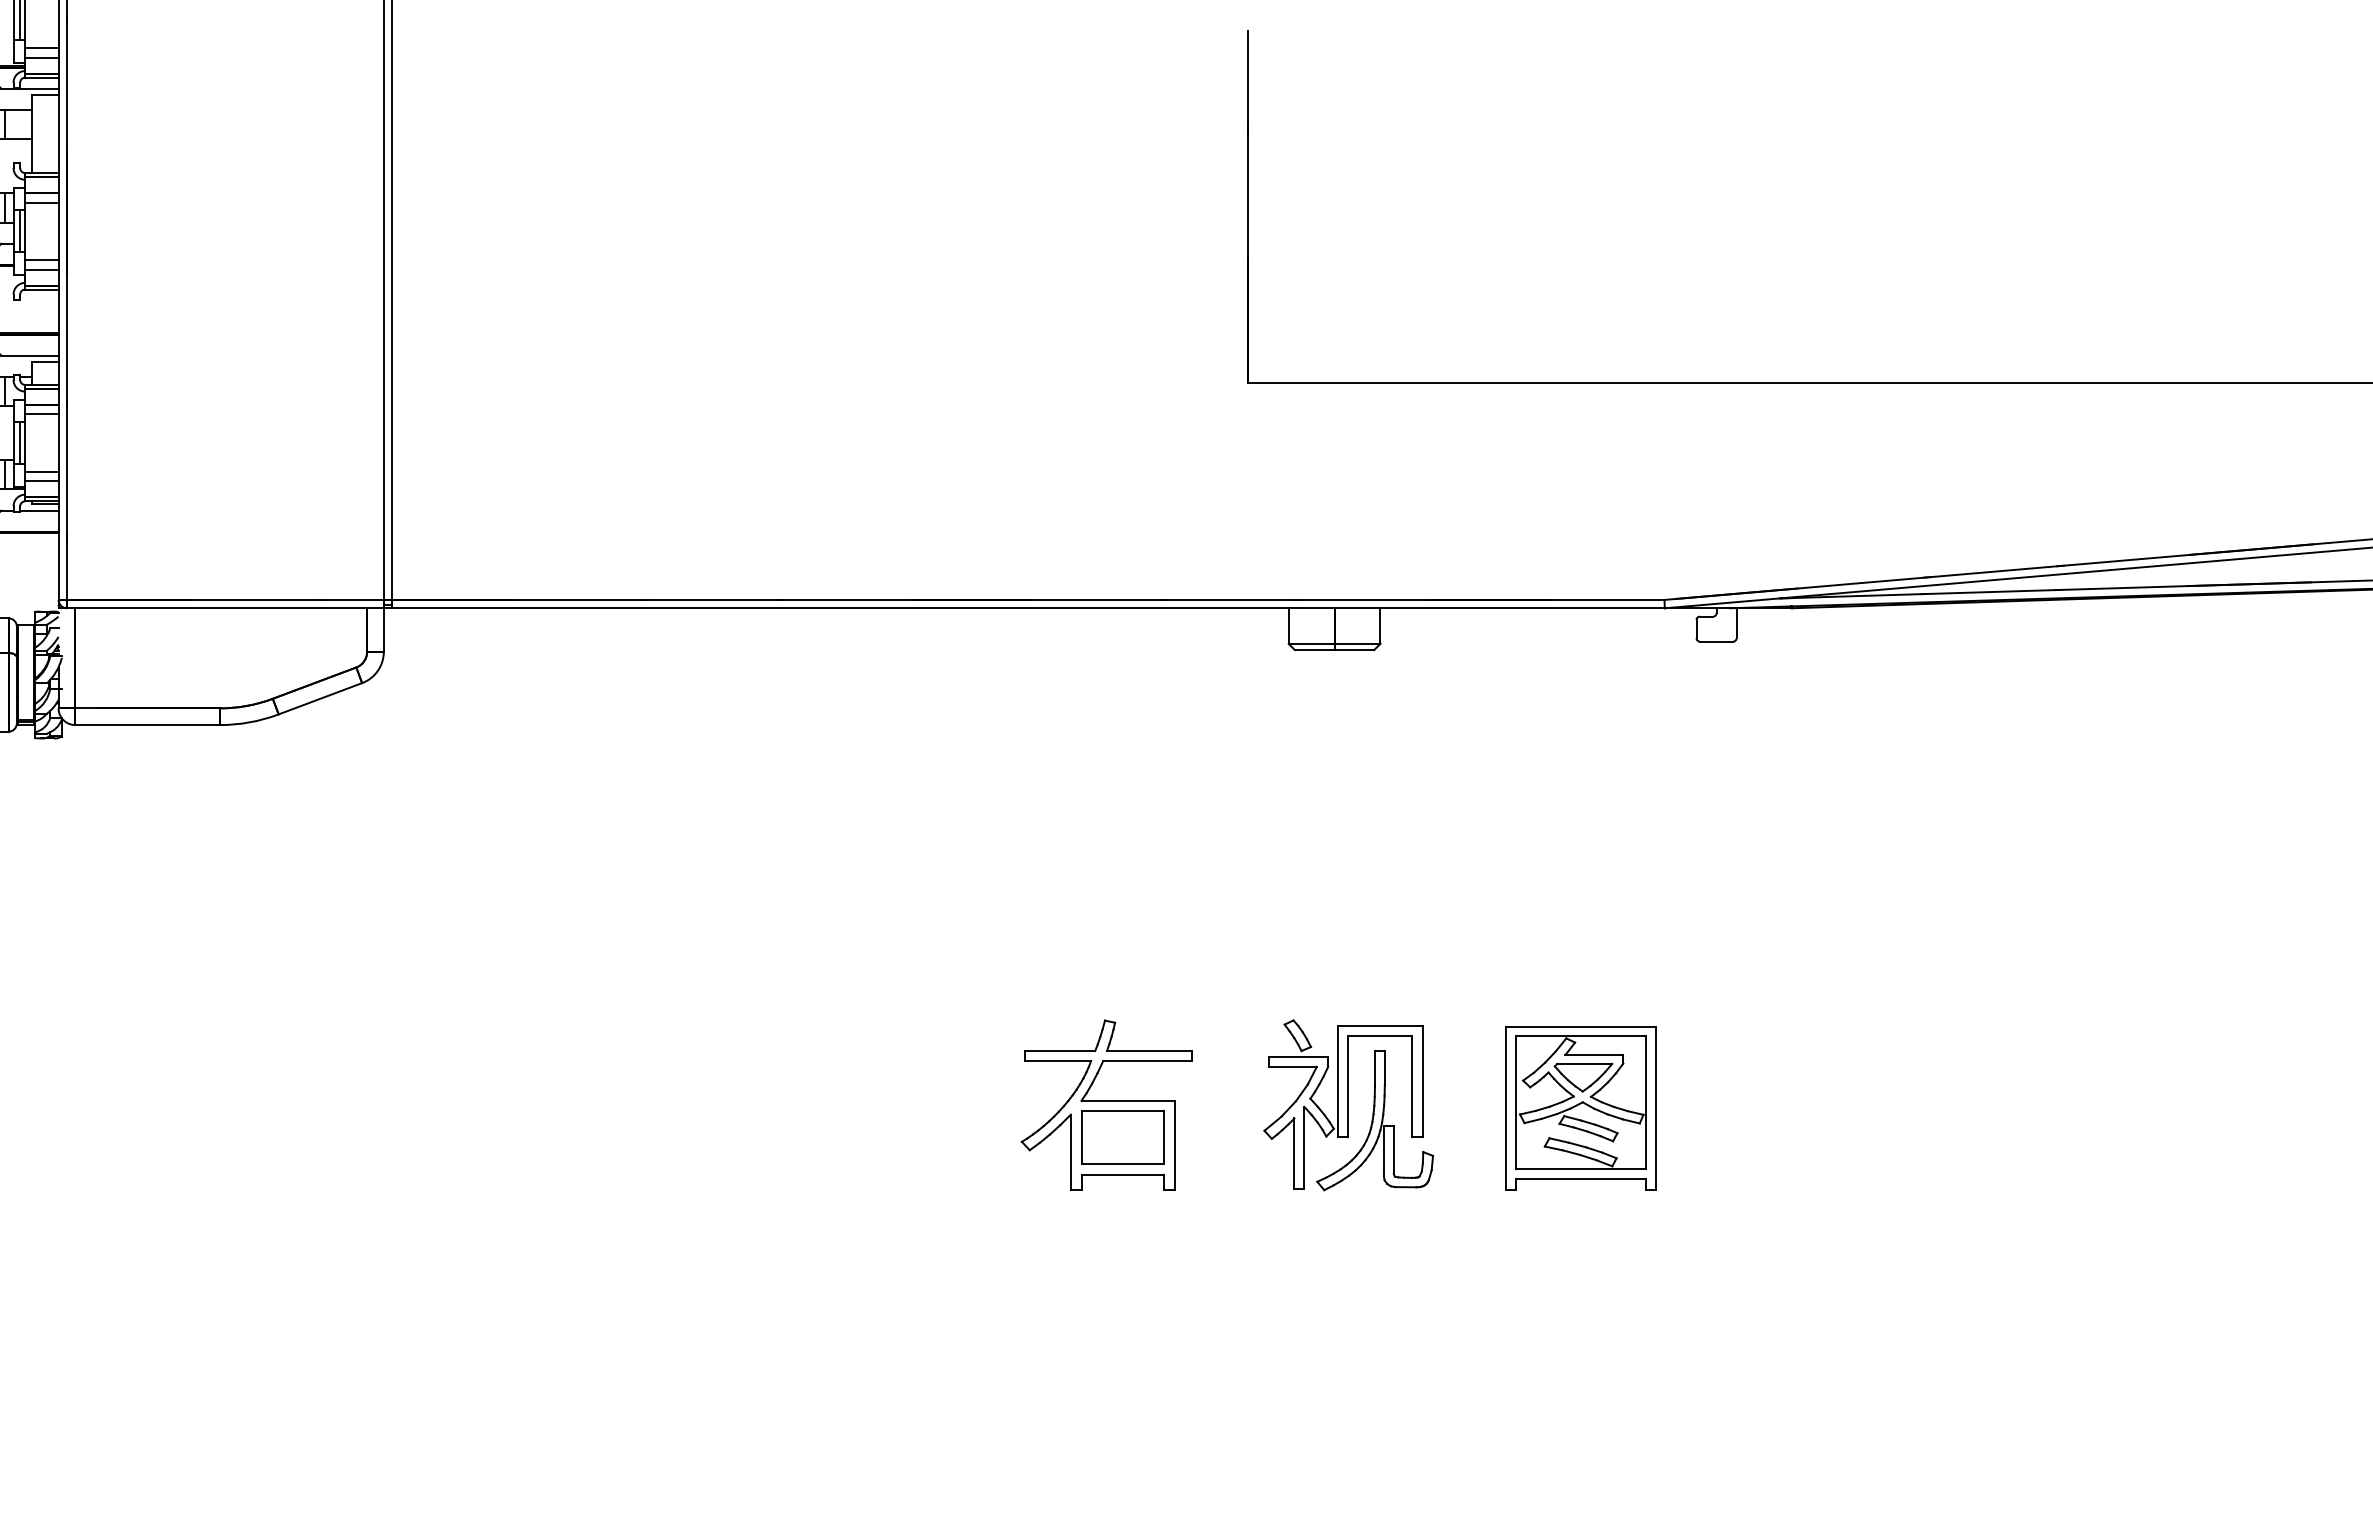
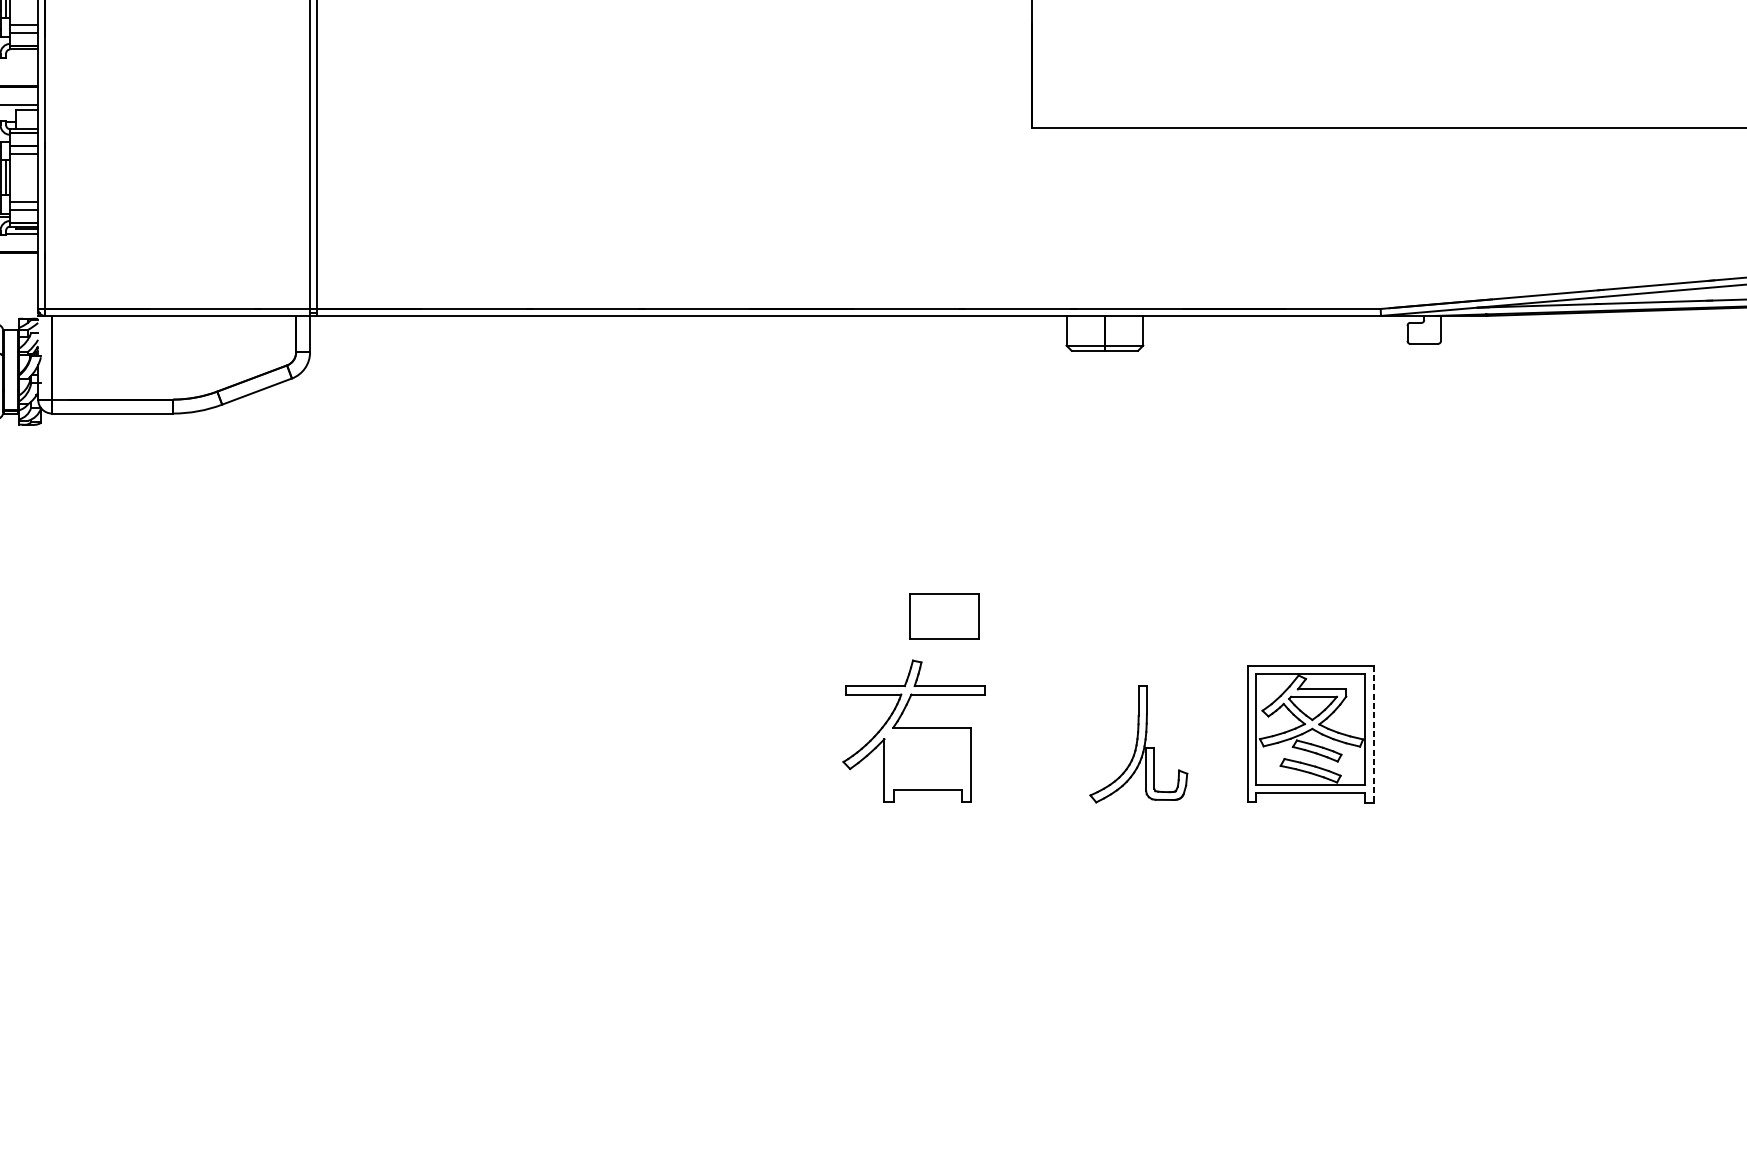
part: (1343, 1104) -> (1112, 730), removed
line: (1656, 1108) -> (1374, 734), solid -> dashed
part: (1122, 1137) -> (944, 616), moved

